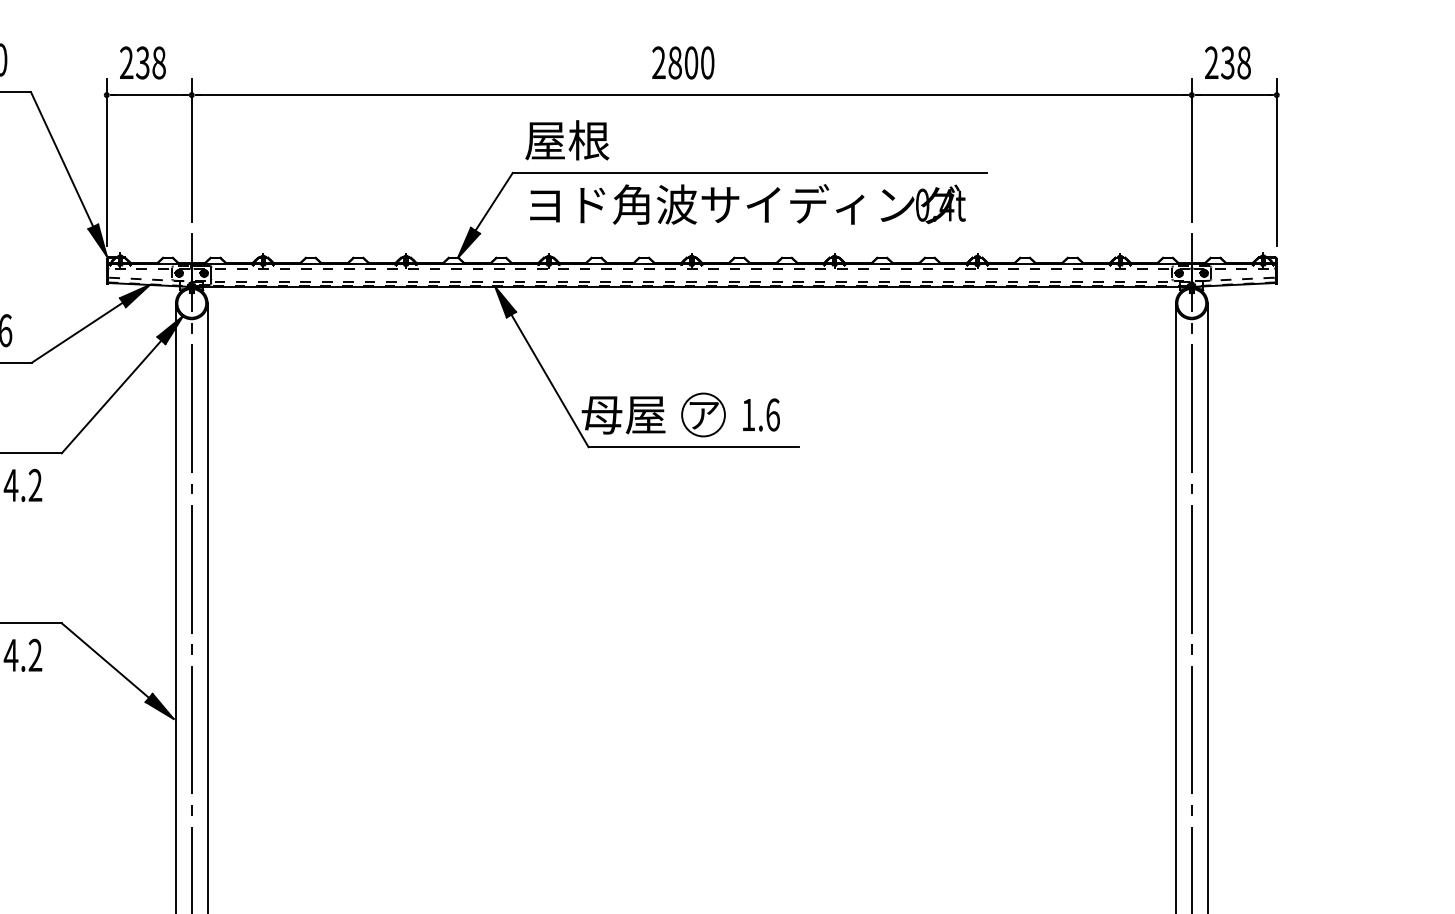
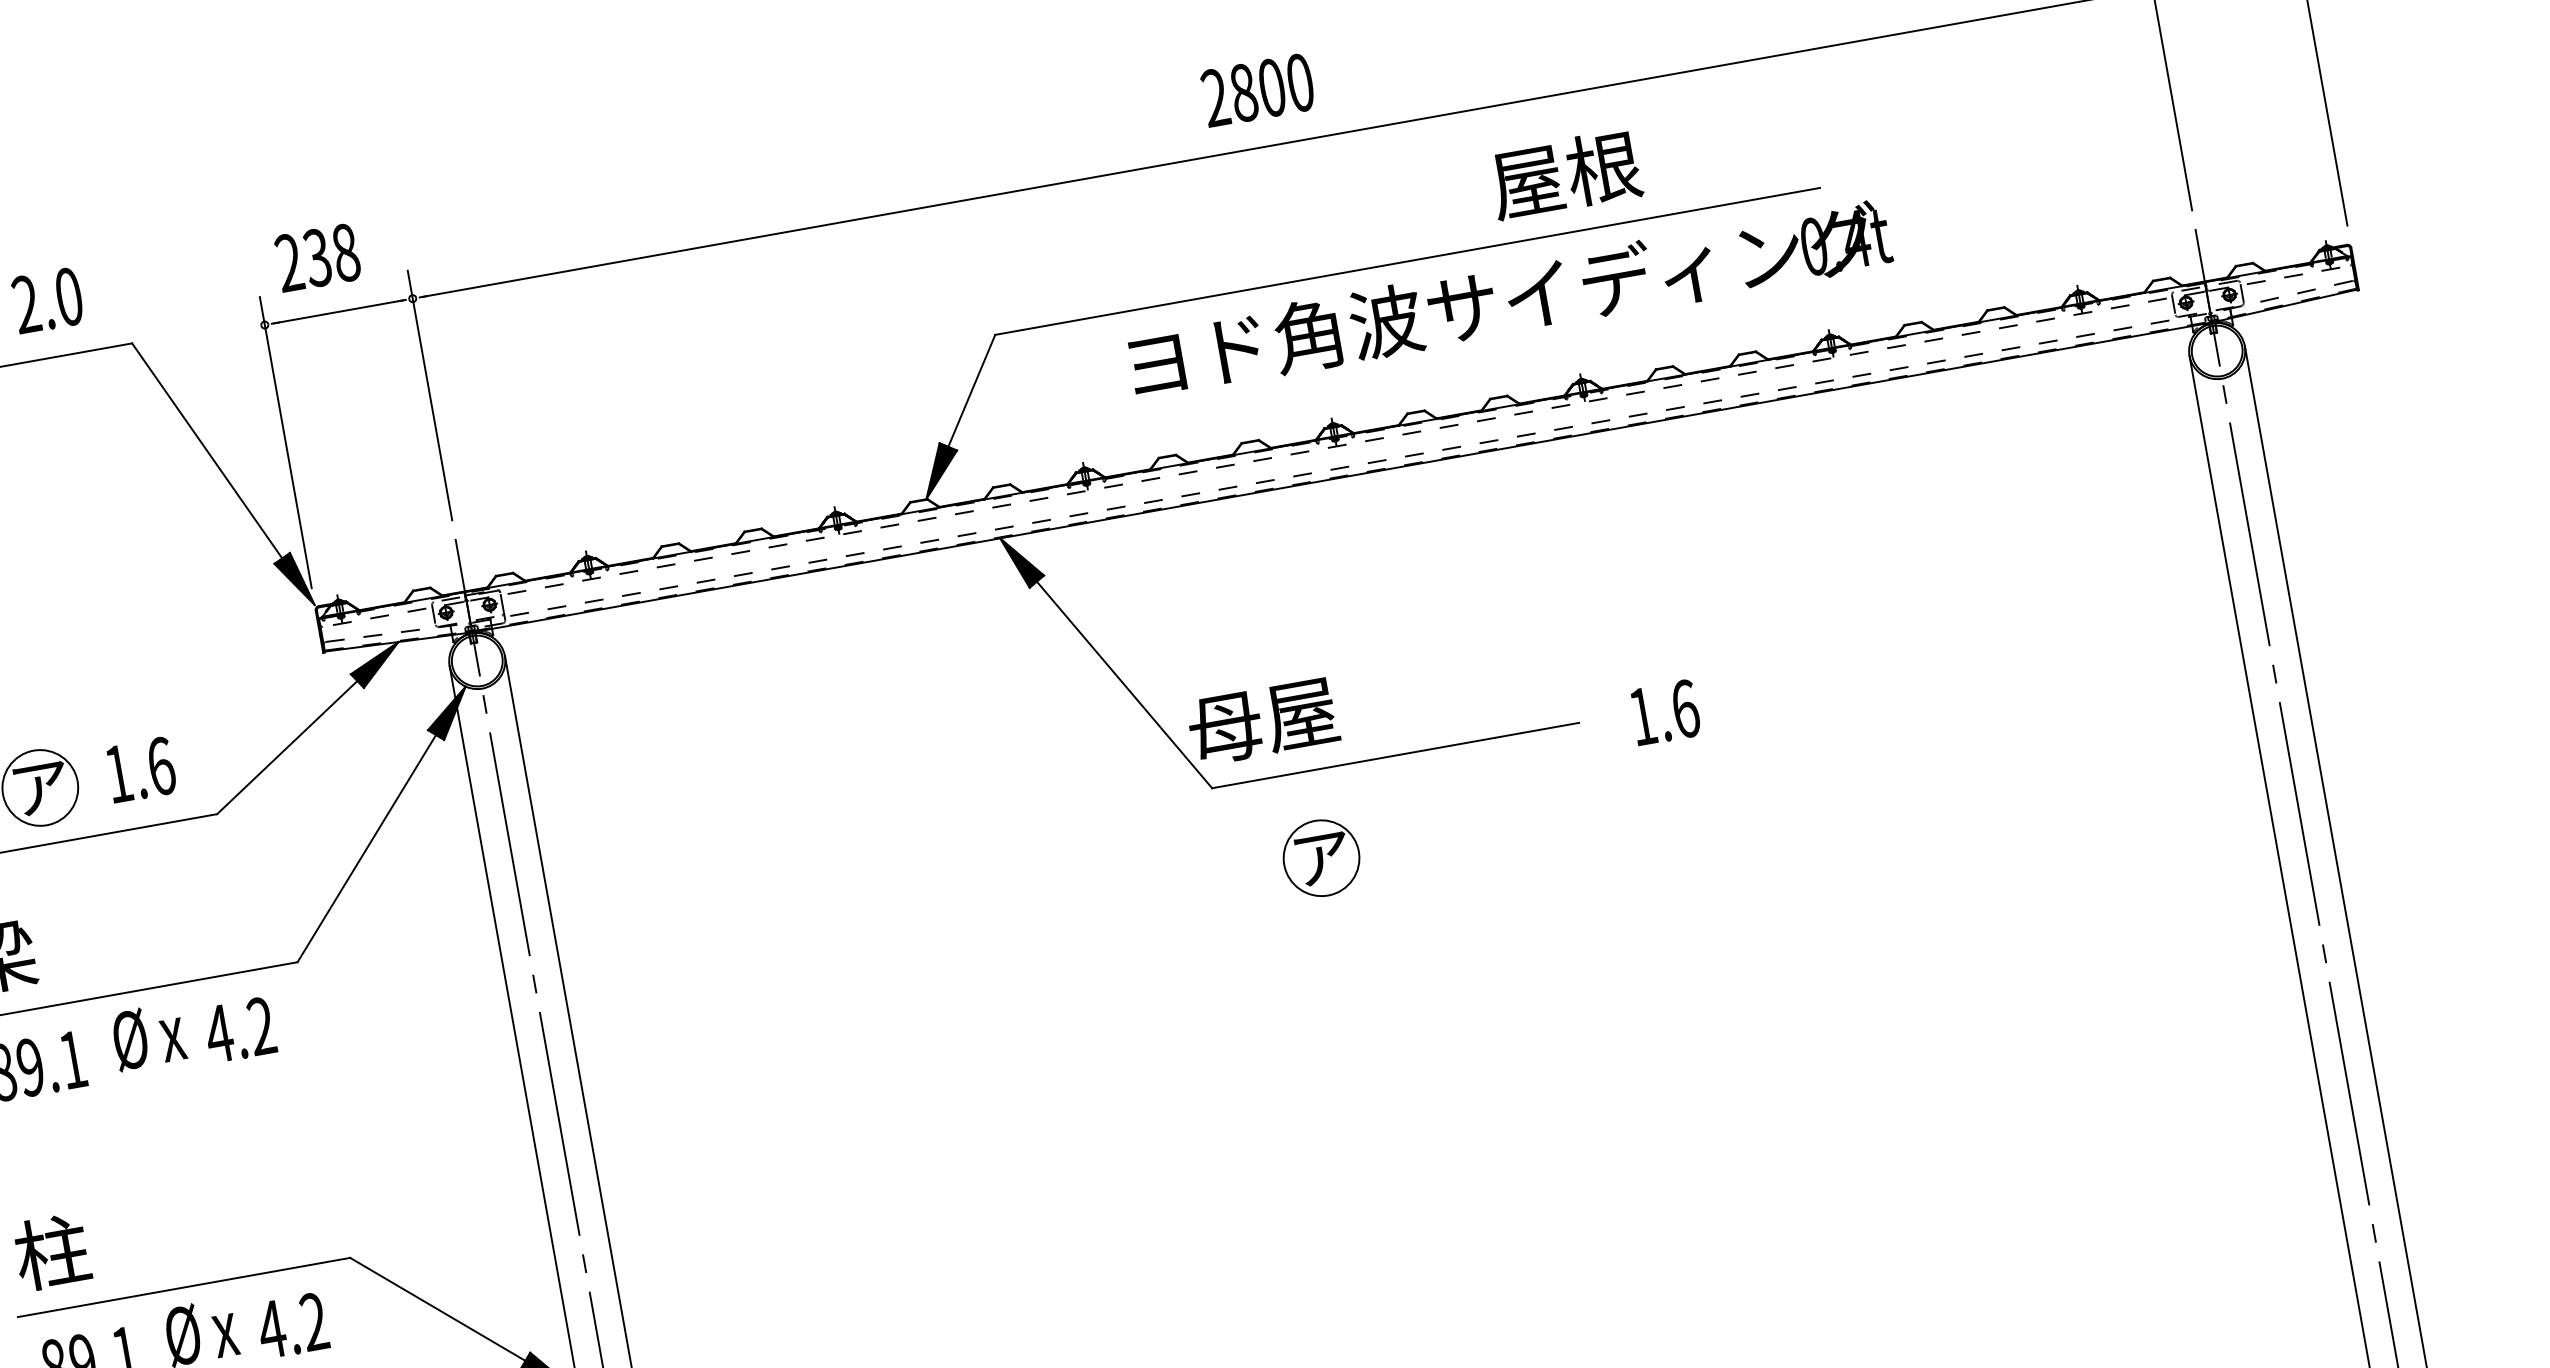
text: (567, 140) -> (1565, 174), moved
text: (747, 204) -> (1509, 299), moved
part: (703, 414) -> (1321, 857), moved
text: (761, 414) -> (1665, 711), moved

